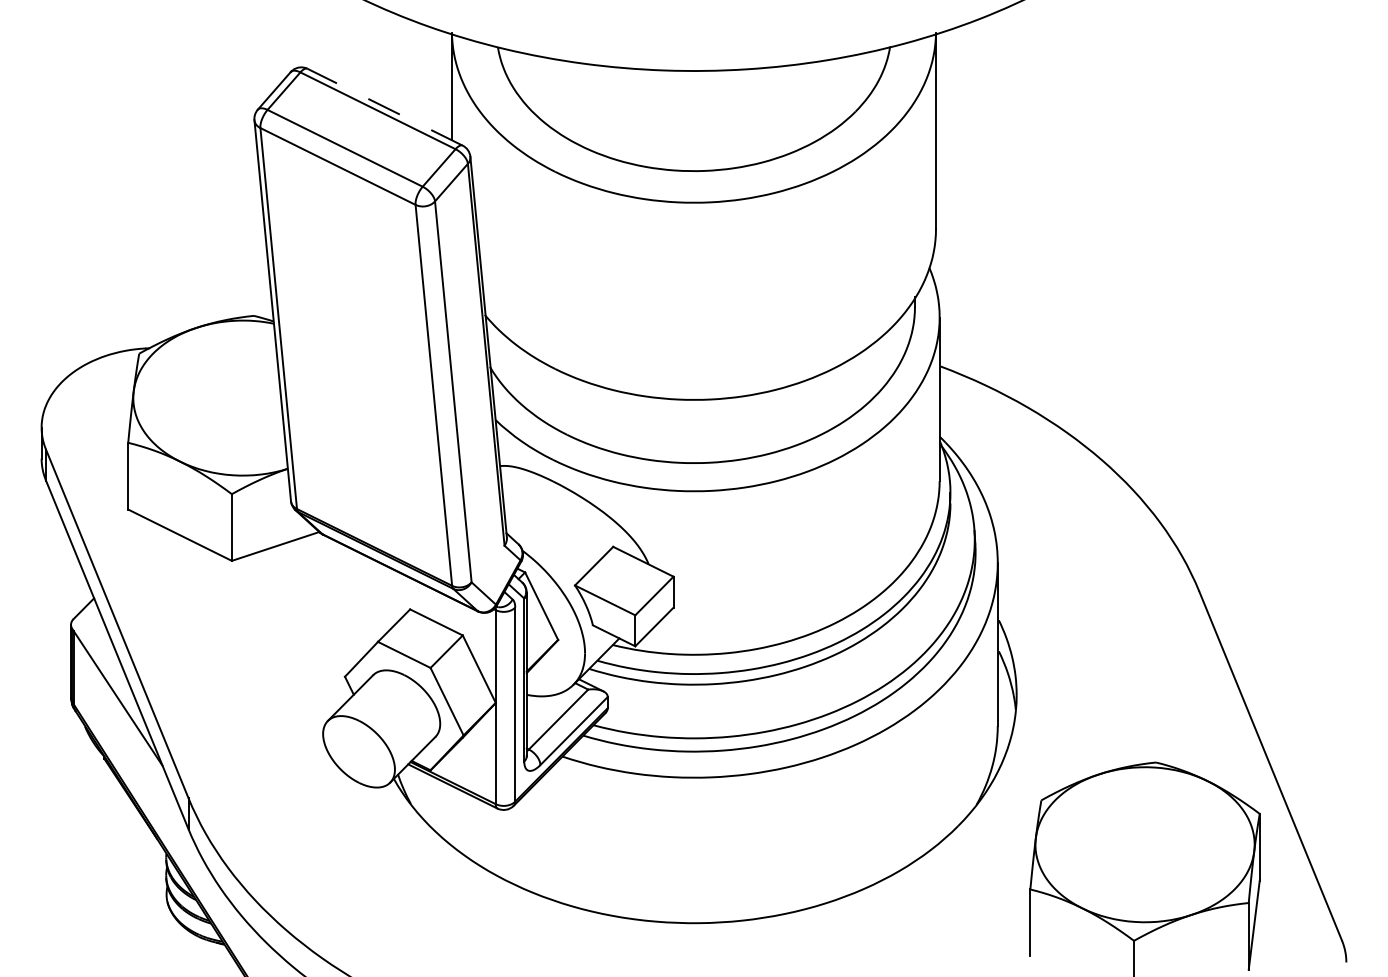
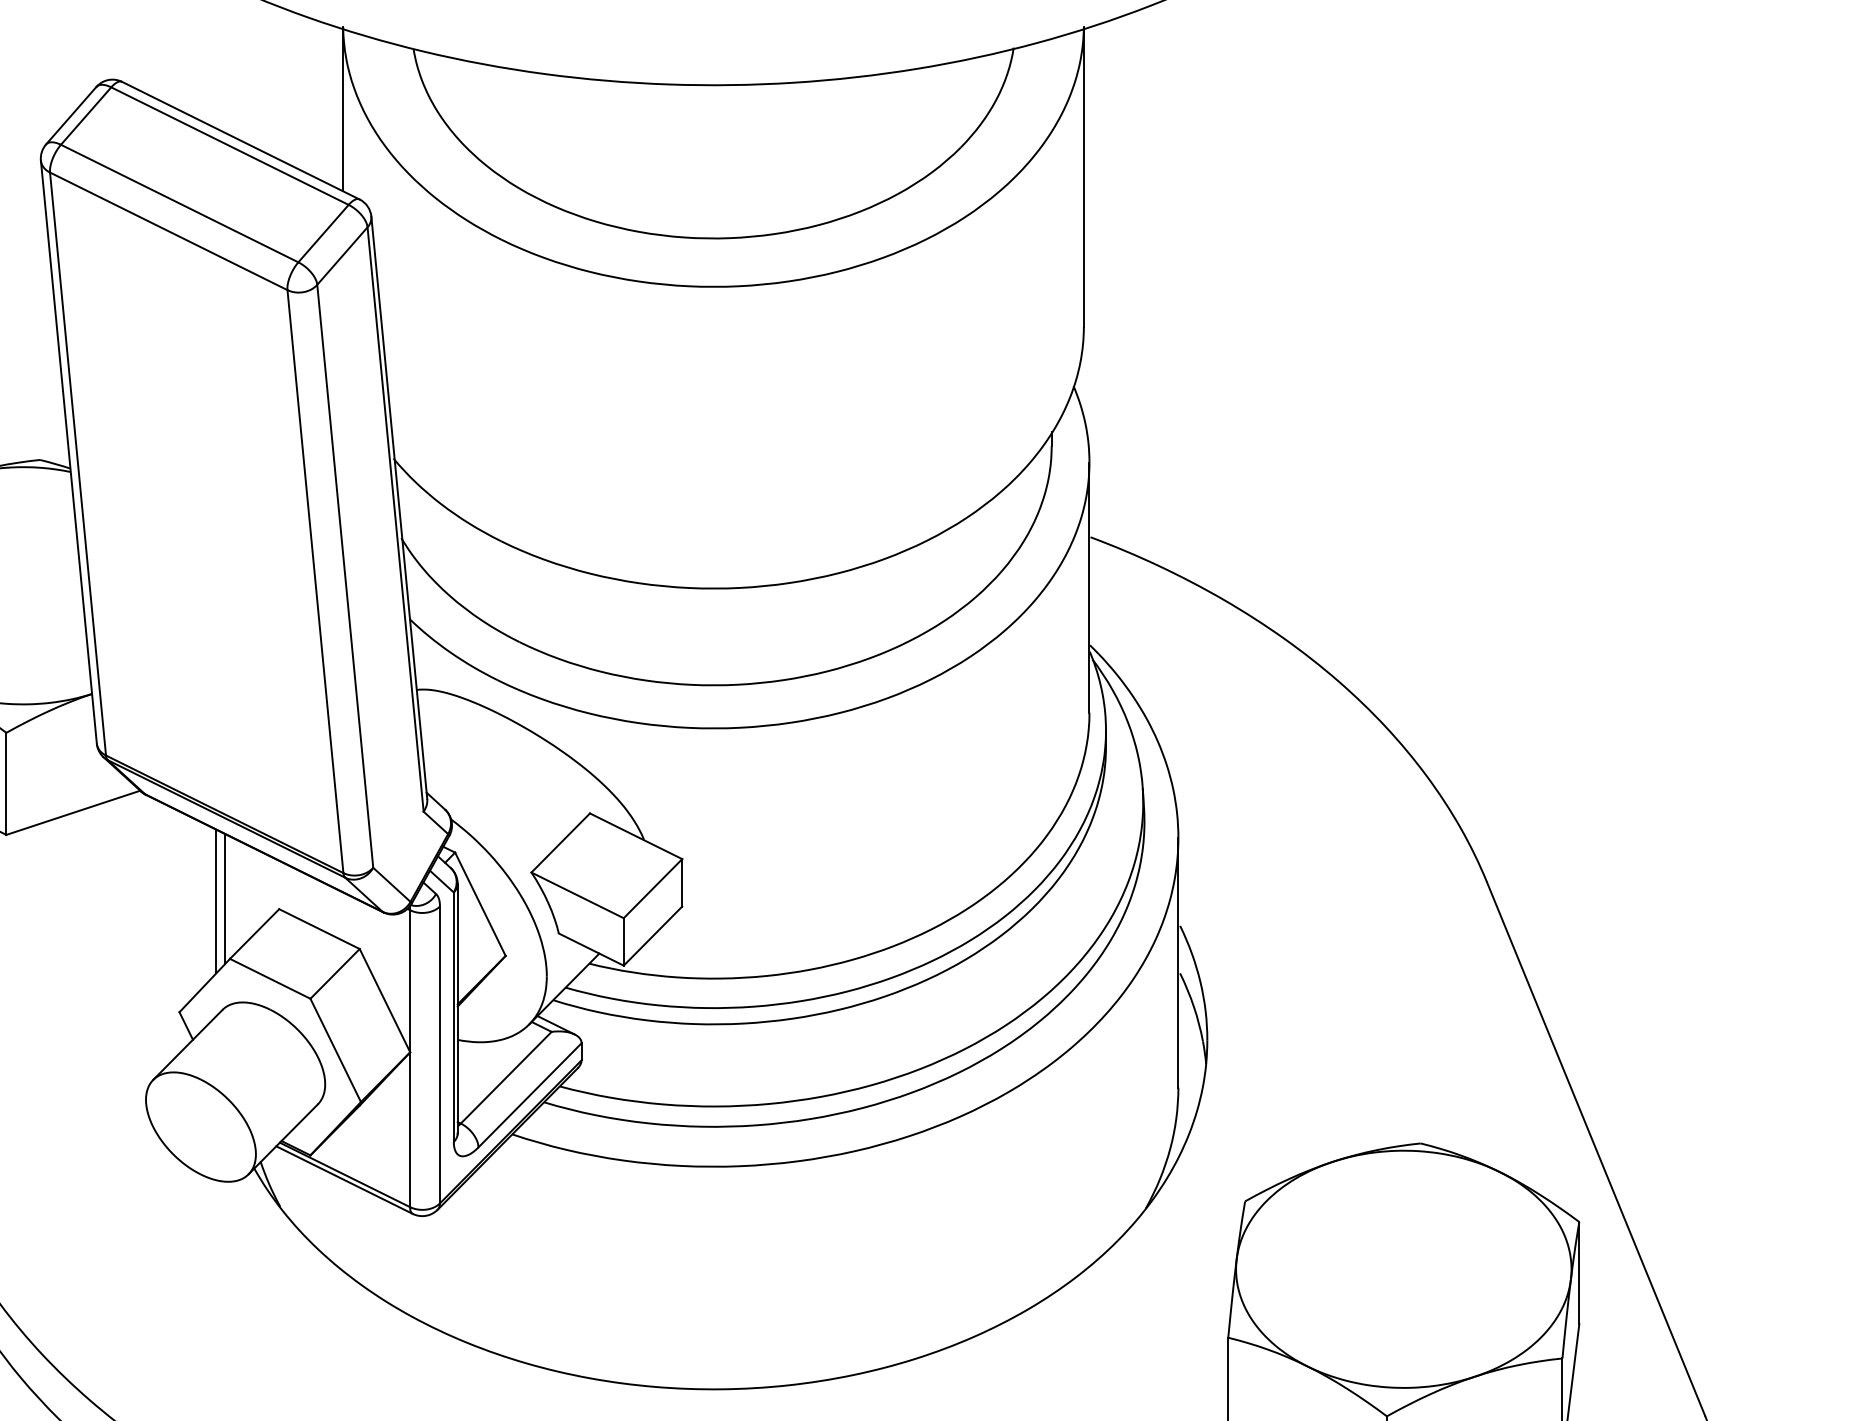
line: (385, 107) -> (241, 141), dashed -> solid
line: (375, 602) -> (226, 898), added
line: (369, 604) -> (216, 901), added

